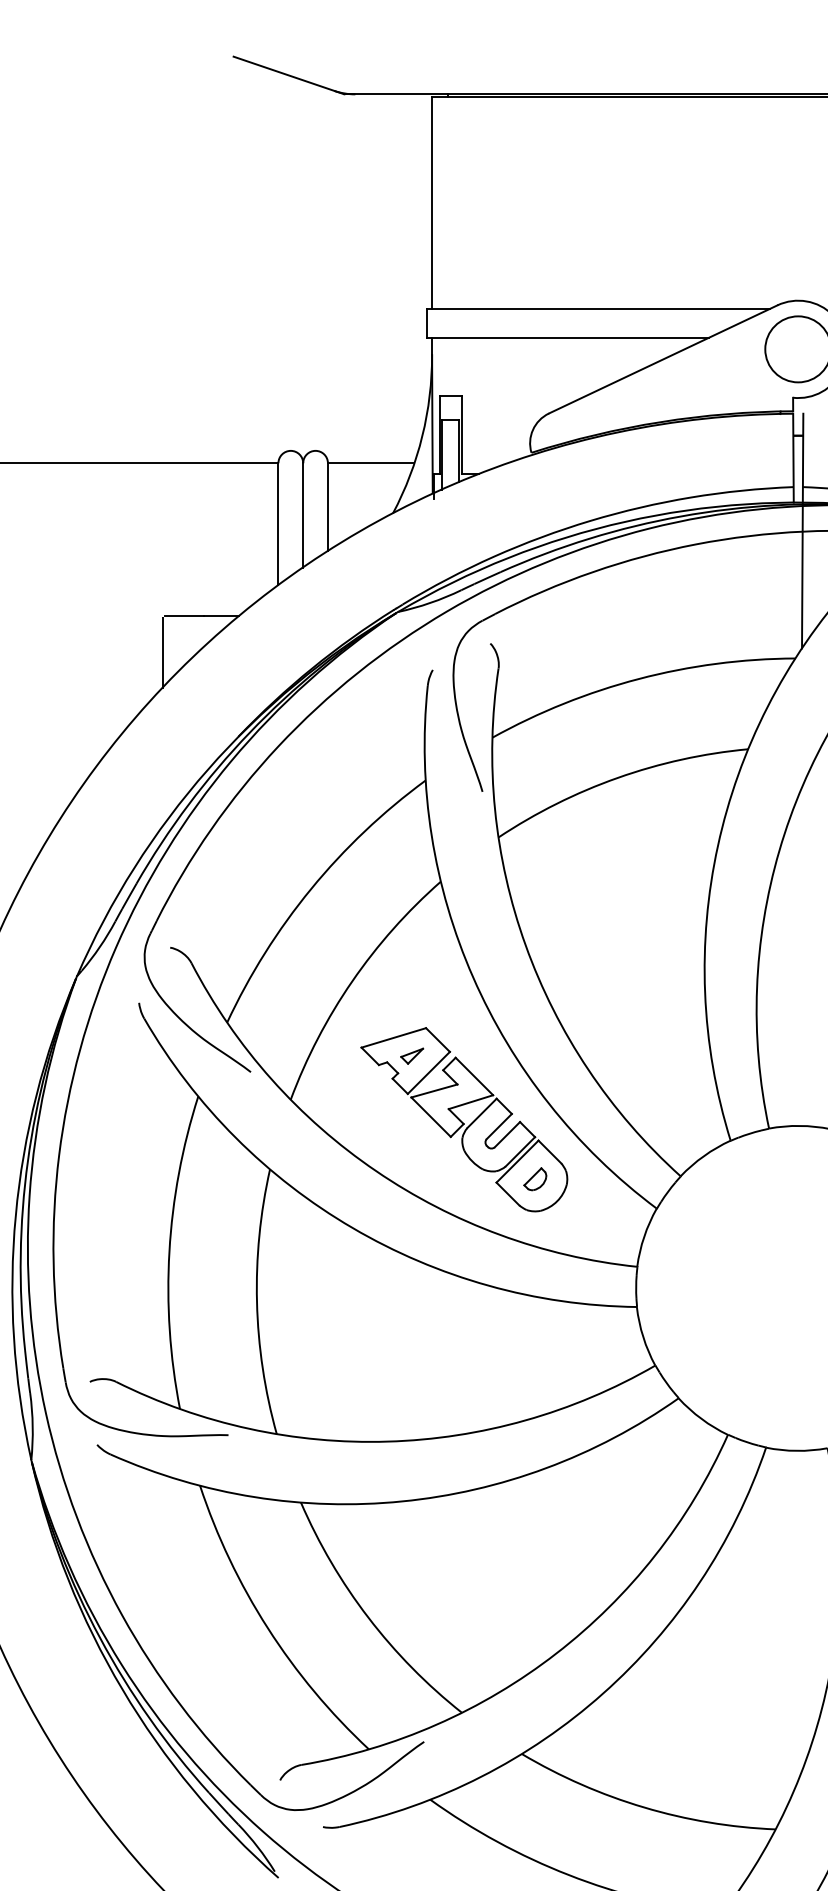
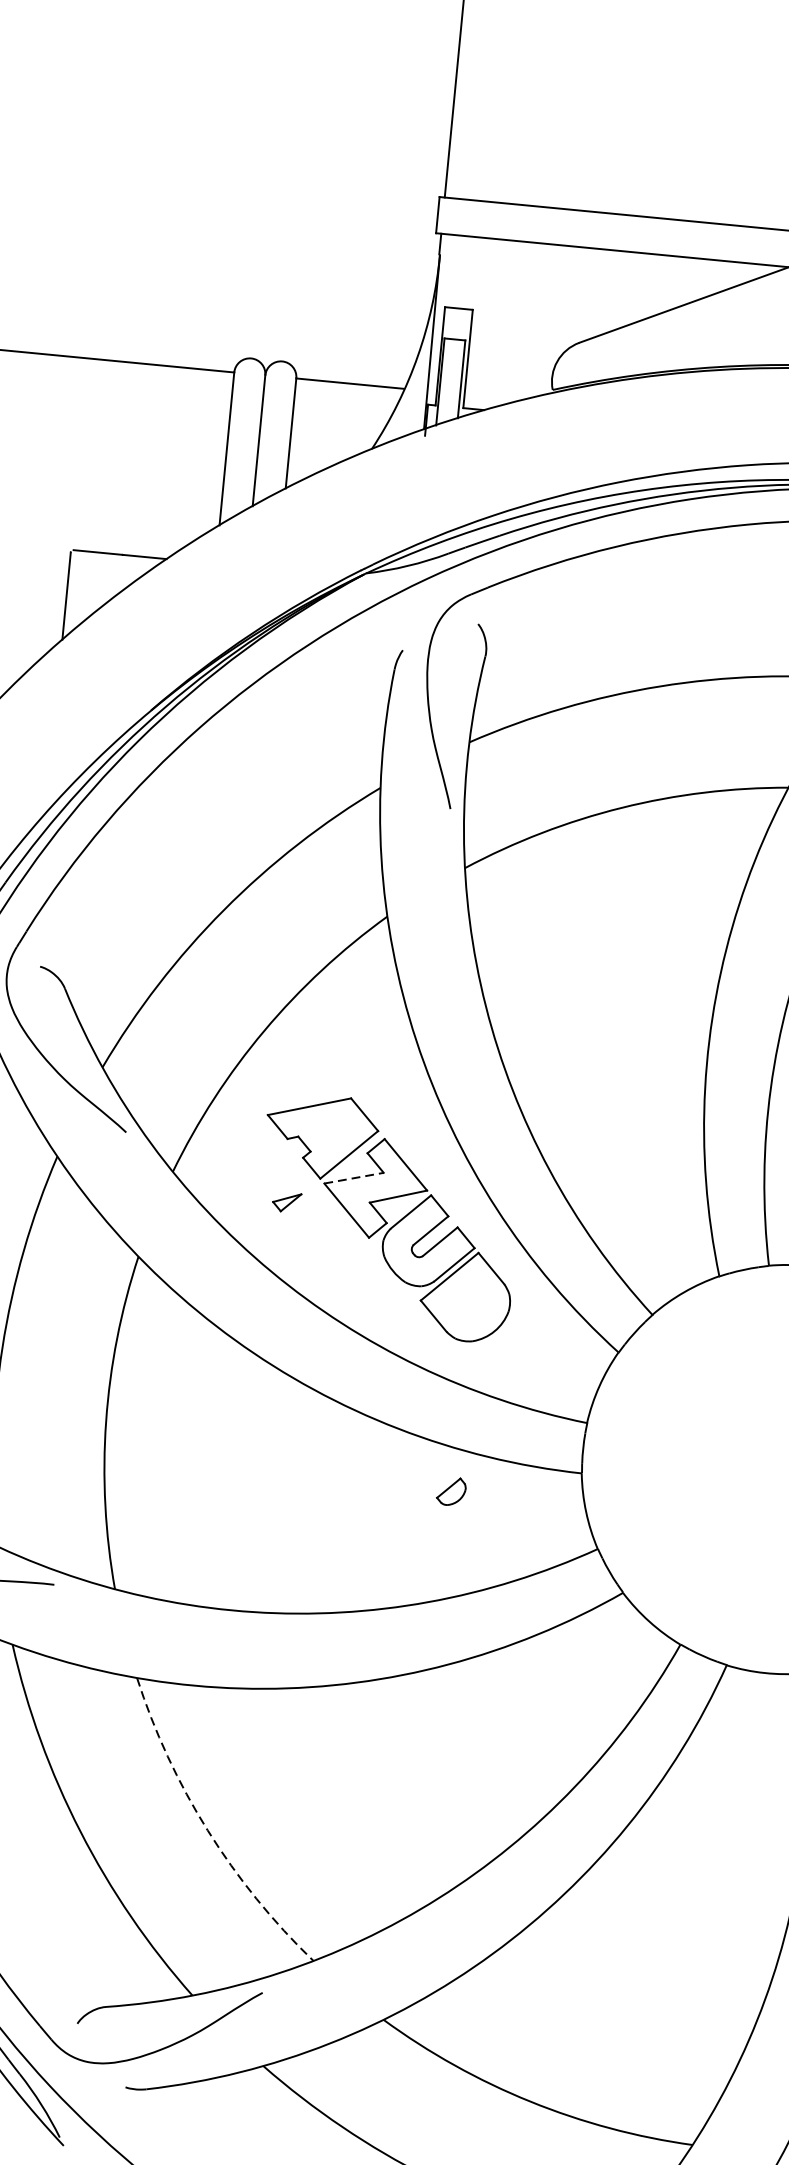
part: (412, 1055) -> (287, 1201), moved
line: (434, 1090) -> (354, 1177), solid -> dashed
part: (535, 1179) -> (451, 1491), moved
arc: (368, 1617) -> (207, 1830), solid -> dashed

